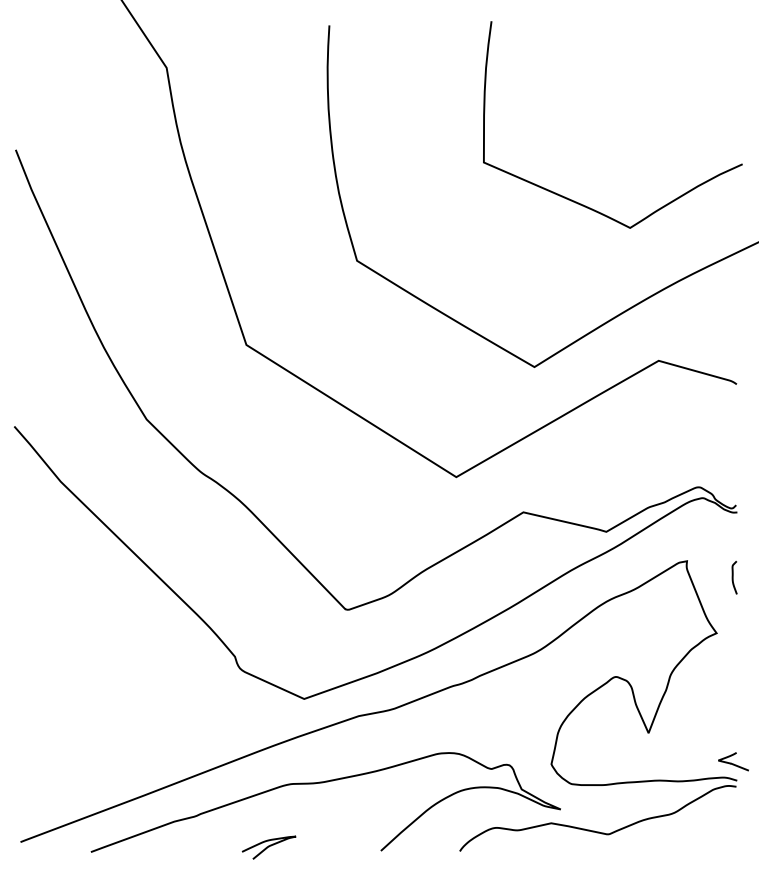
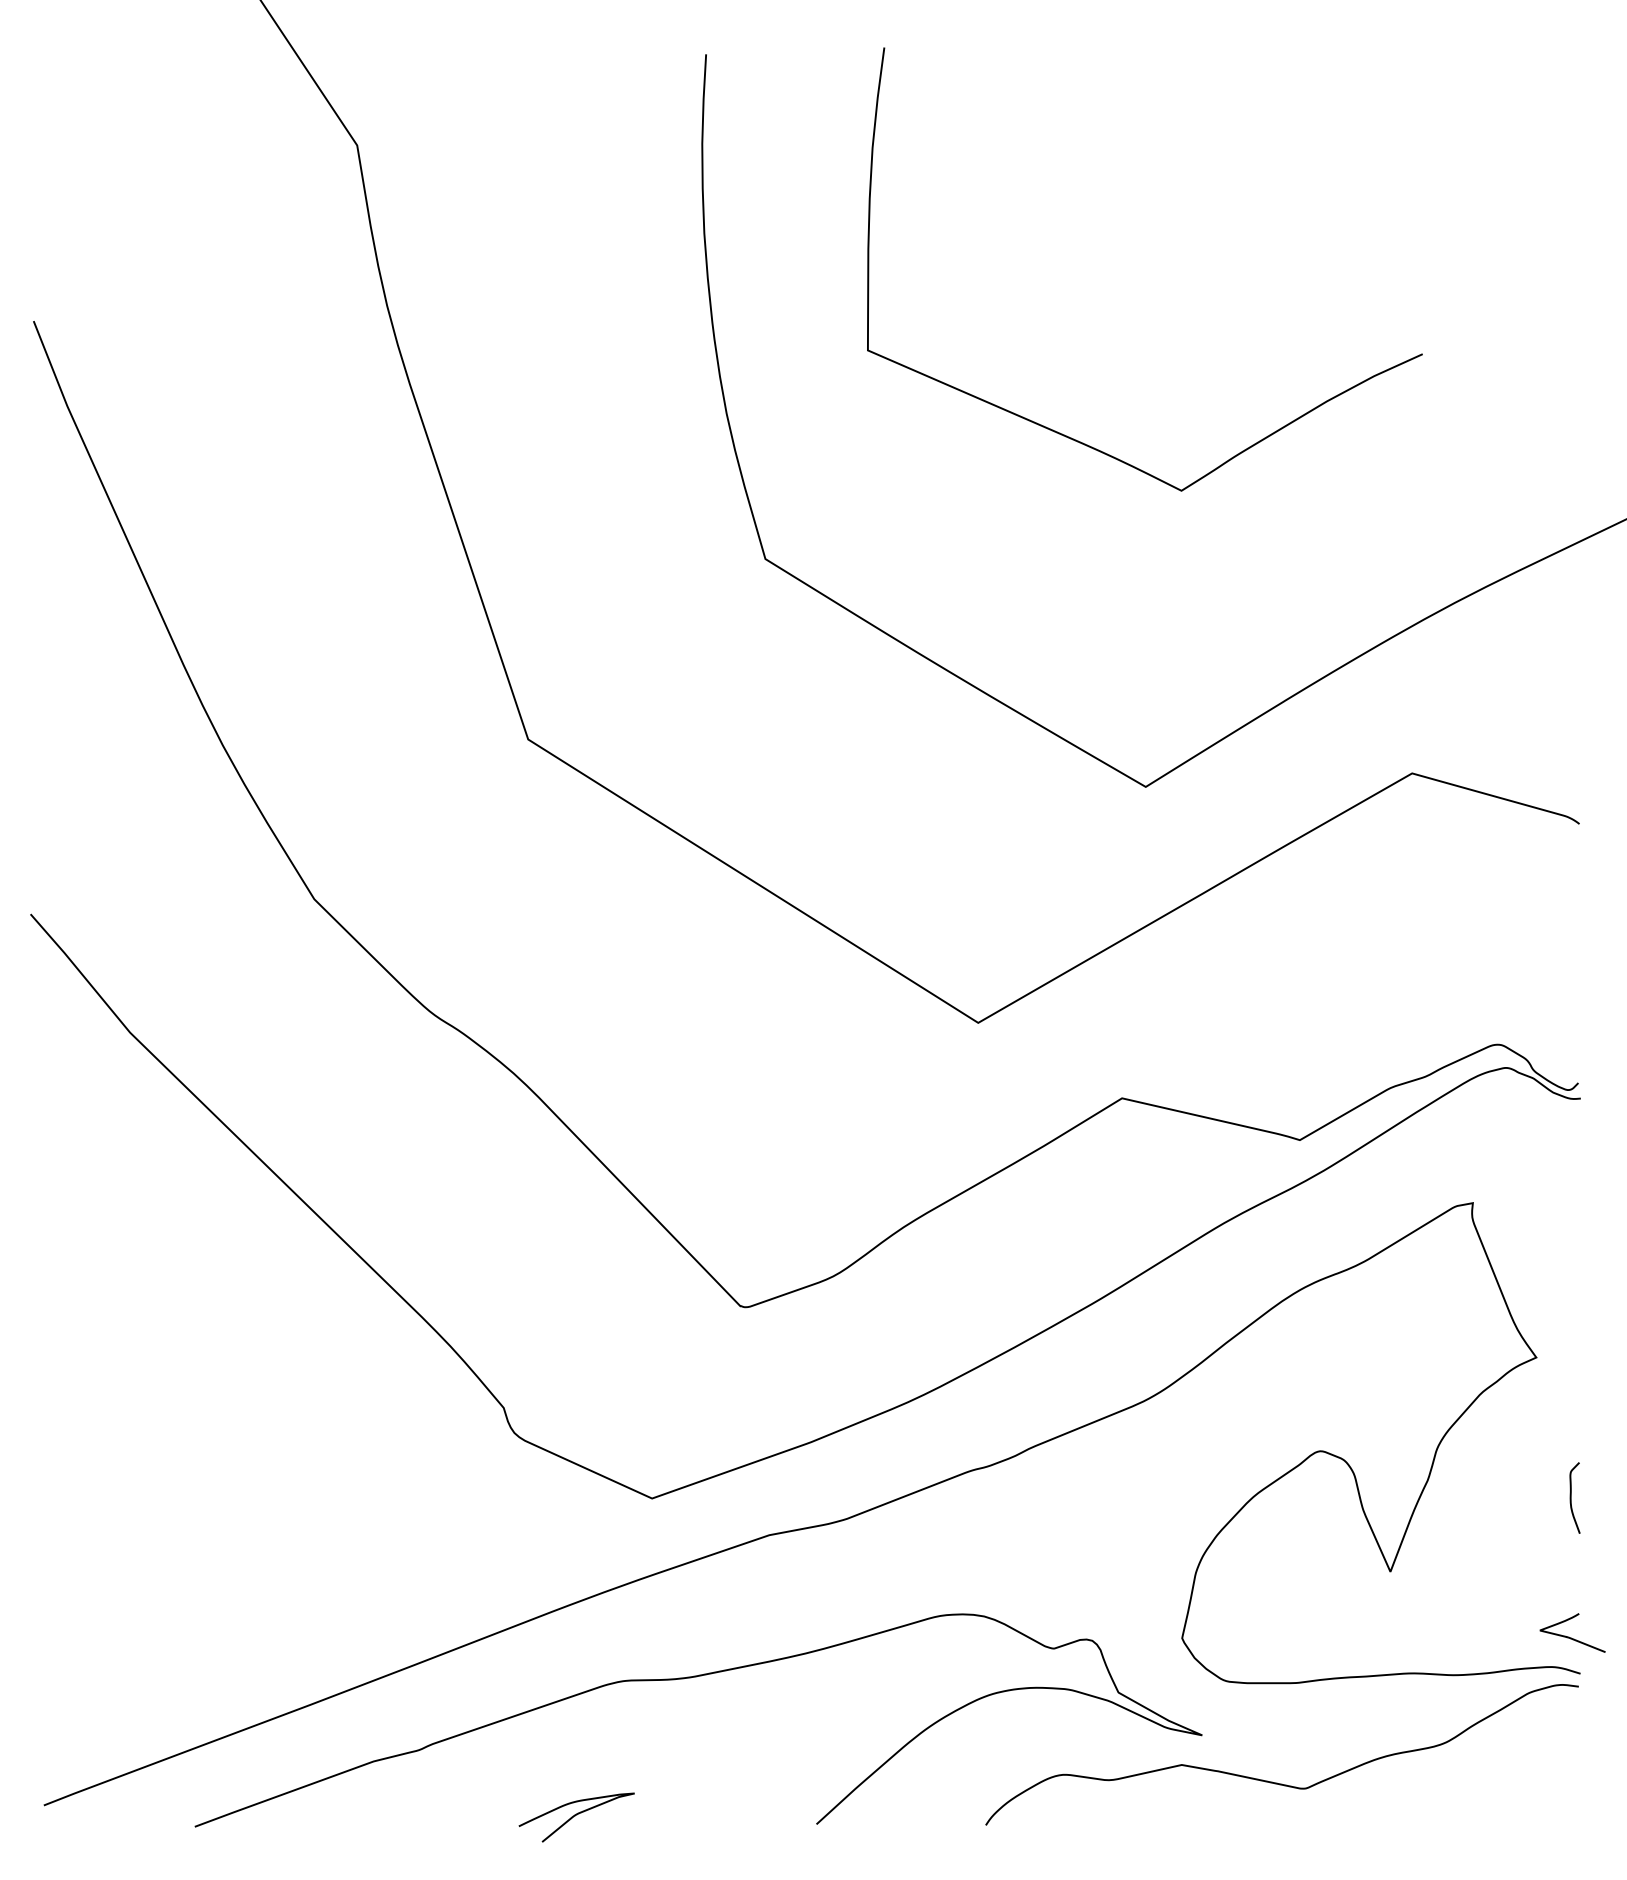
curve: (581, 203) -> (1077, 438), moved
curve: (733, 577) -> (1572, 1497), moved

